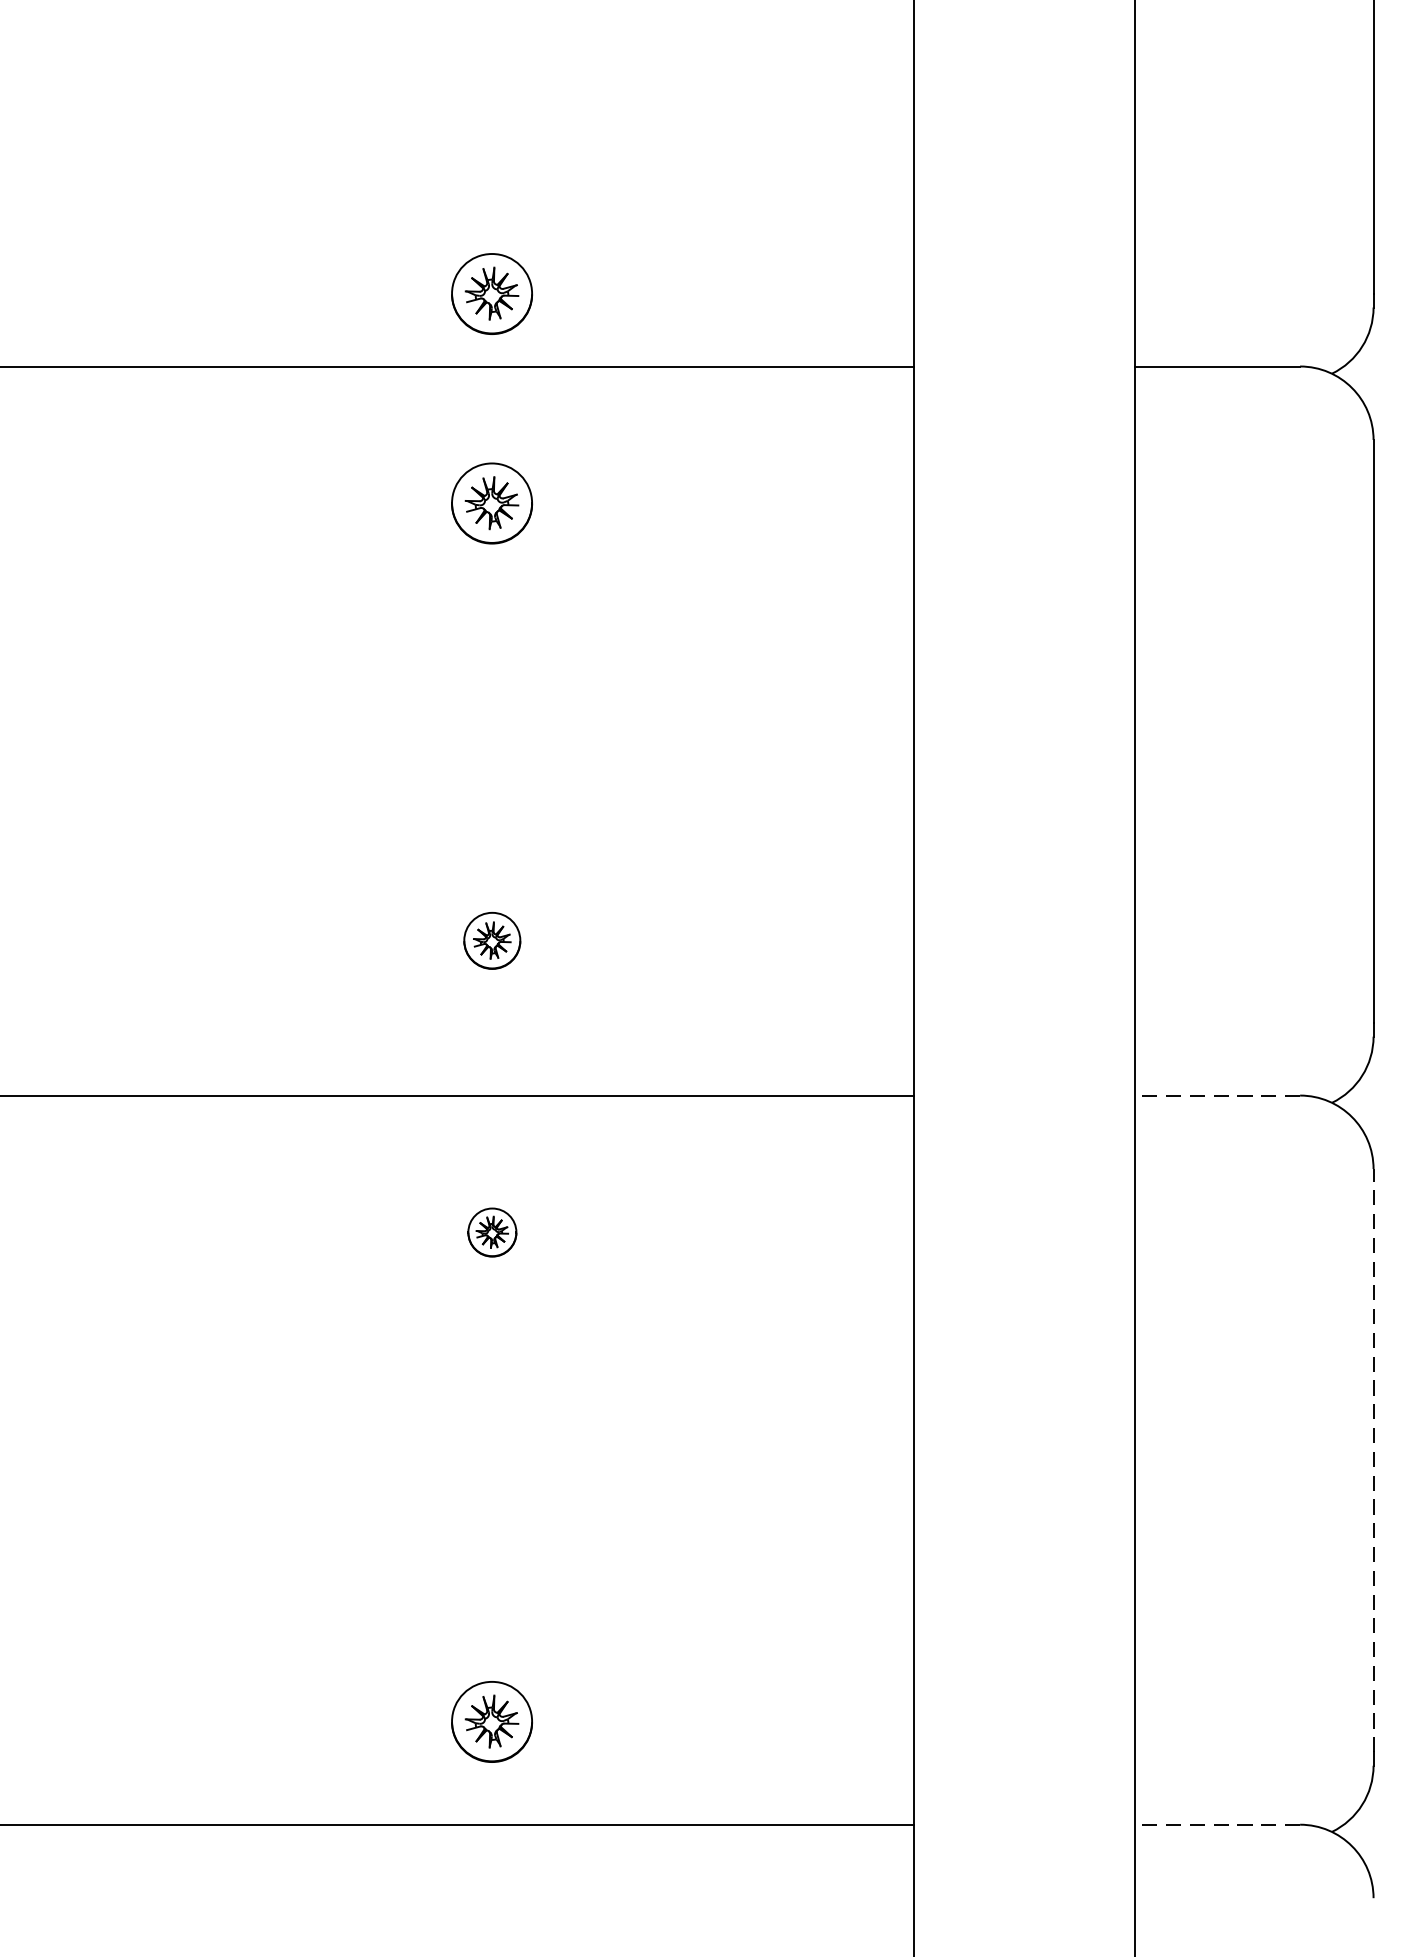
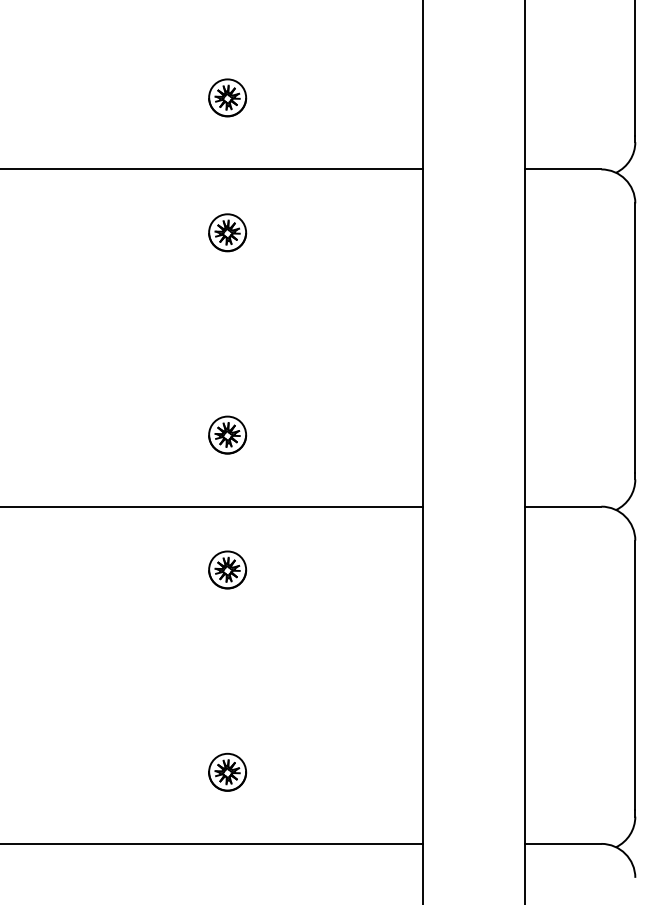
part: (491, 293) -> (227, 97), moved
part: (491, 939) -> (227, 434), size x1.43
line: (1216, 1095) -> (562, 506), dashed -> solid
part: (491, 1231) -> (227, 569), size x1.67
line: (1373, 1460) -> (635, 675), dashed -> solid
part: (491, 1720) -> (227, 771), moved
line: (1216, 1823) -> (562, 843), dashed -> solid

